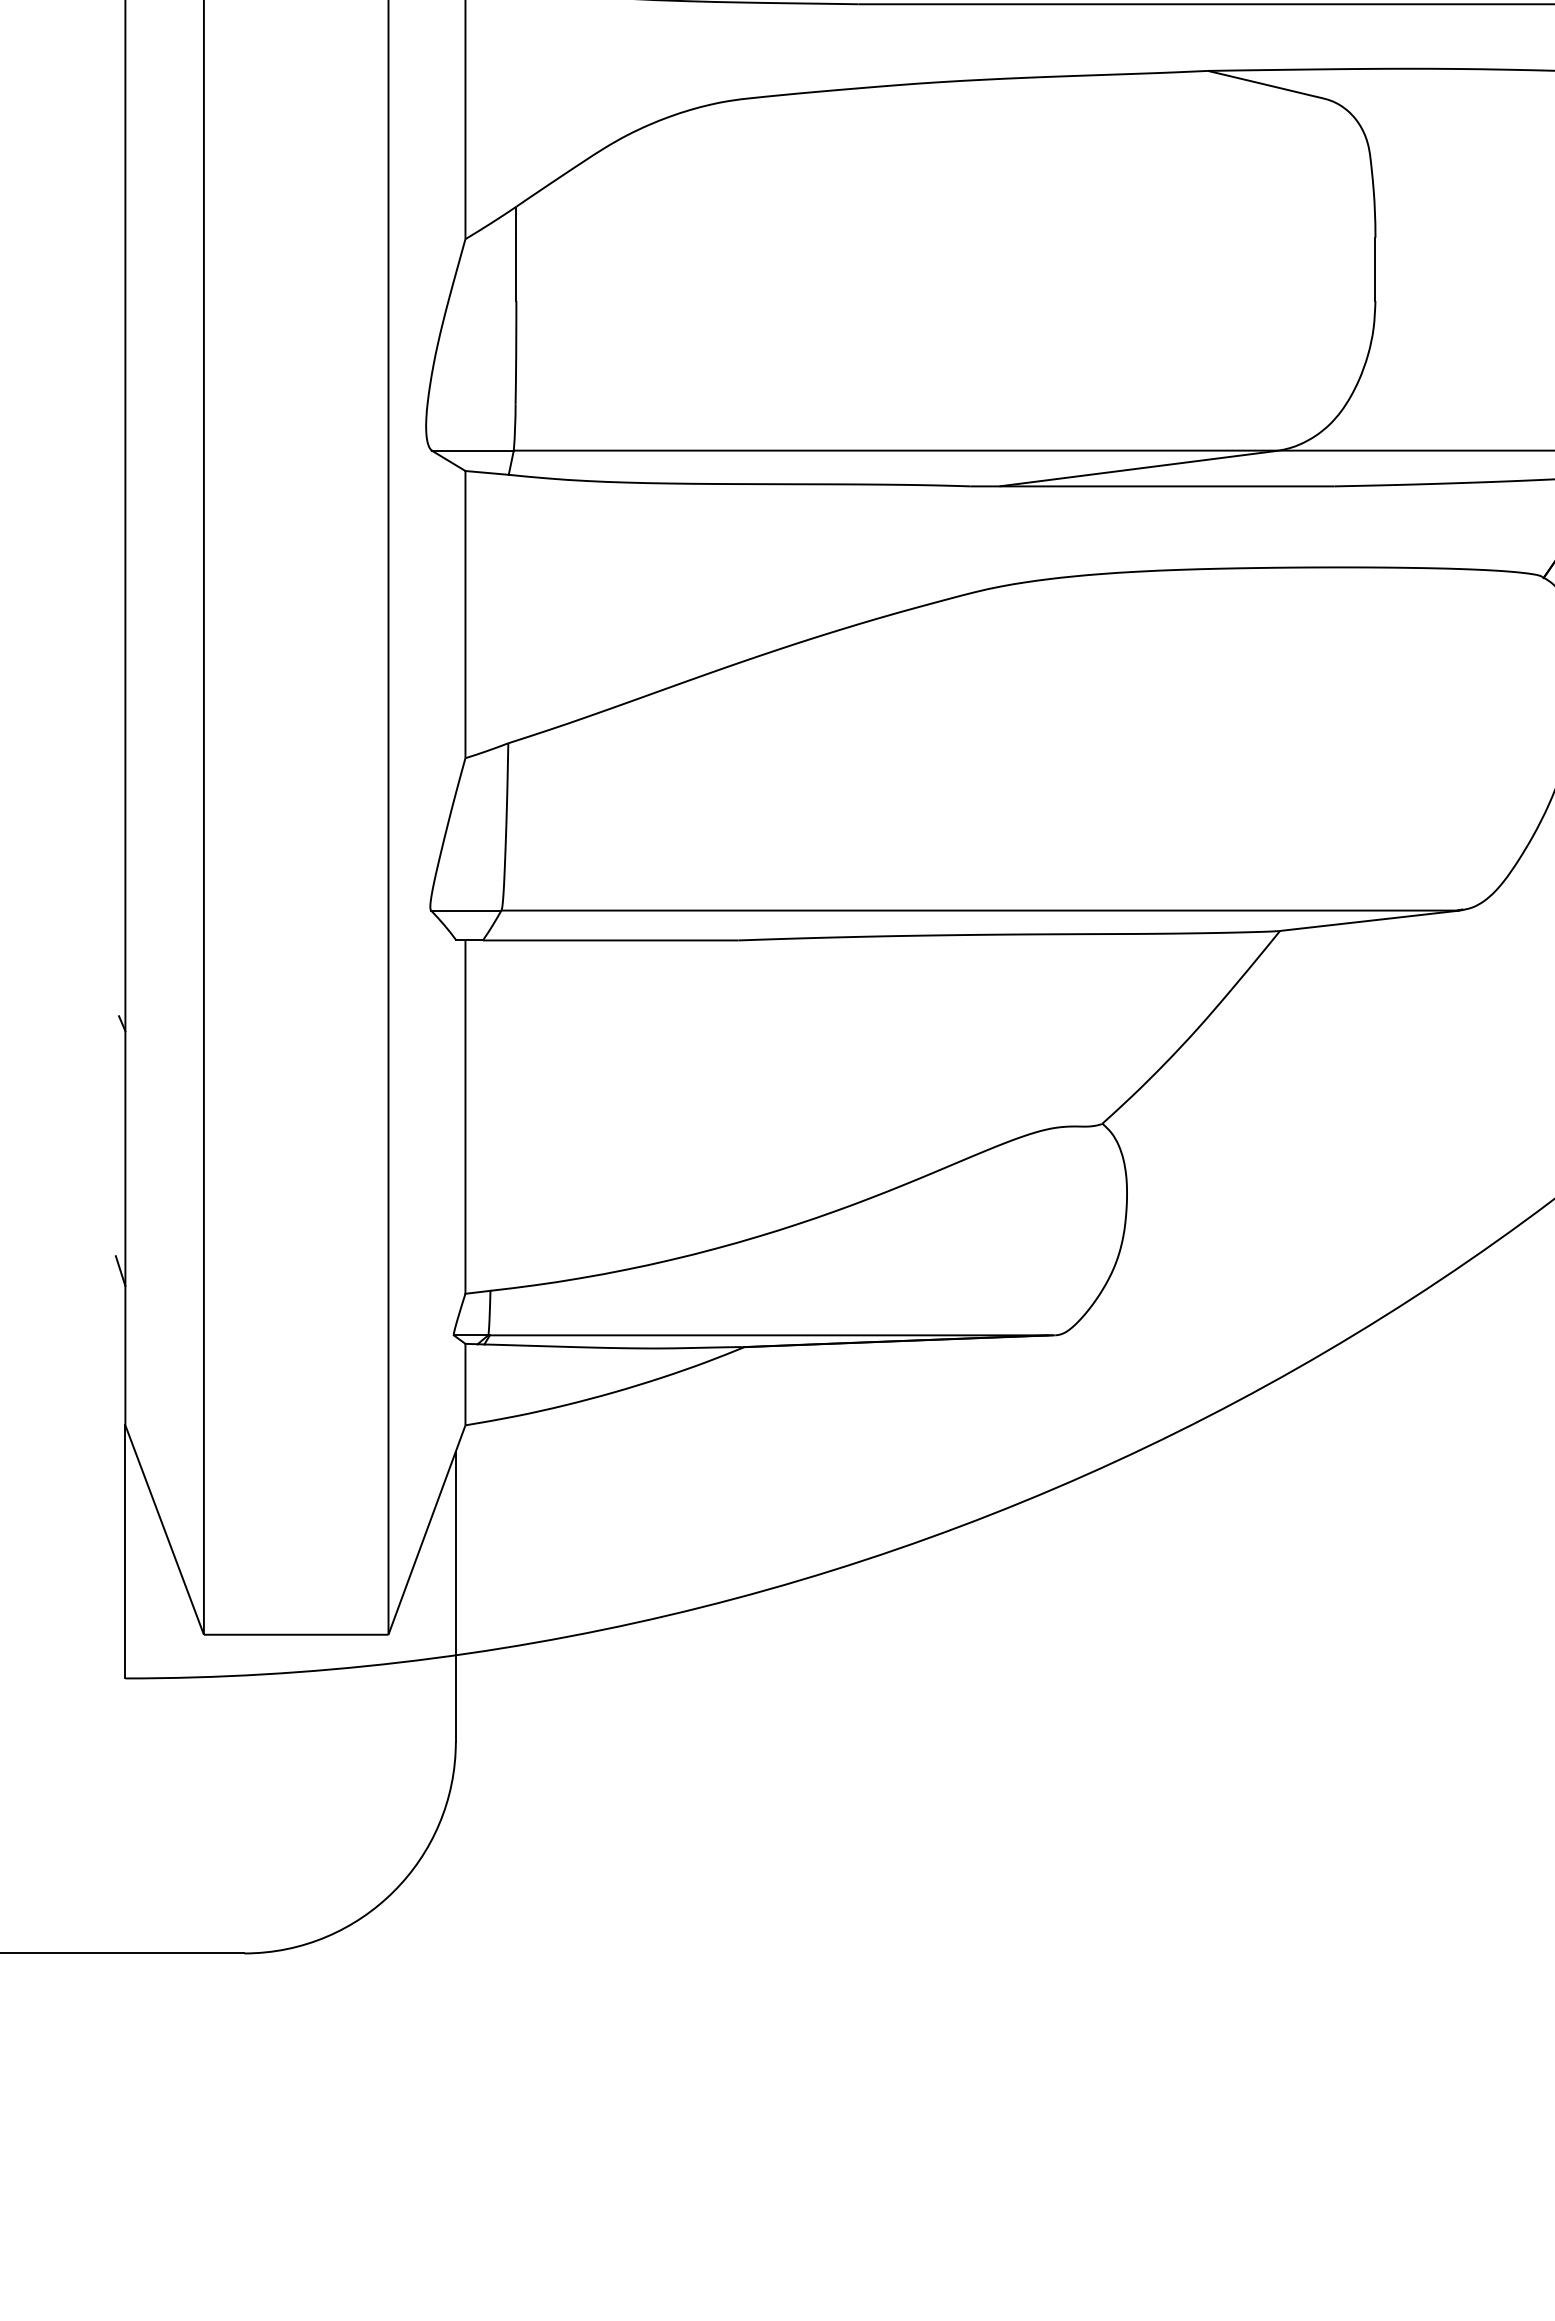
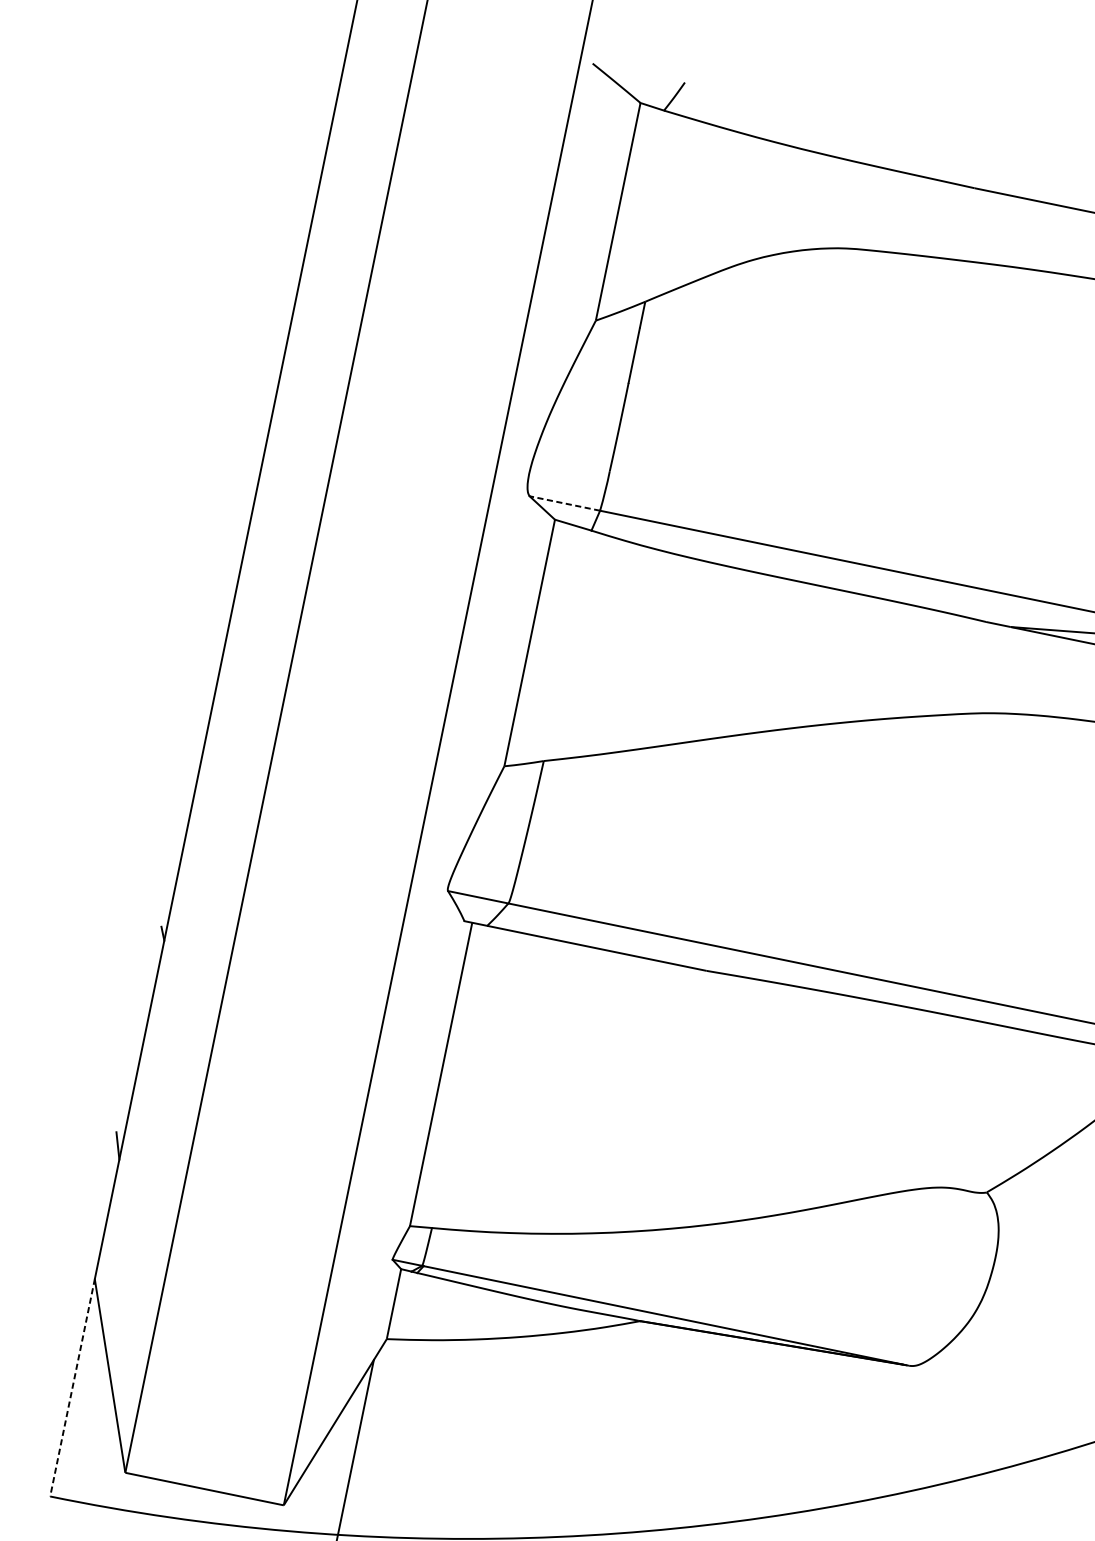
line: (472, 450) -> (564, 503), solid -> dashed
line: (125, 1551) -> (72, 1387), solid -> dashed

